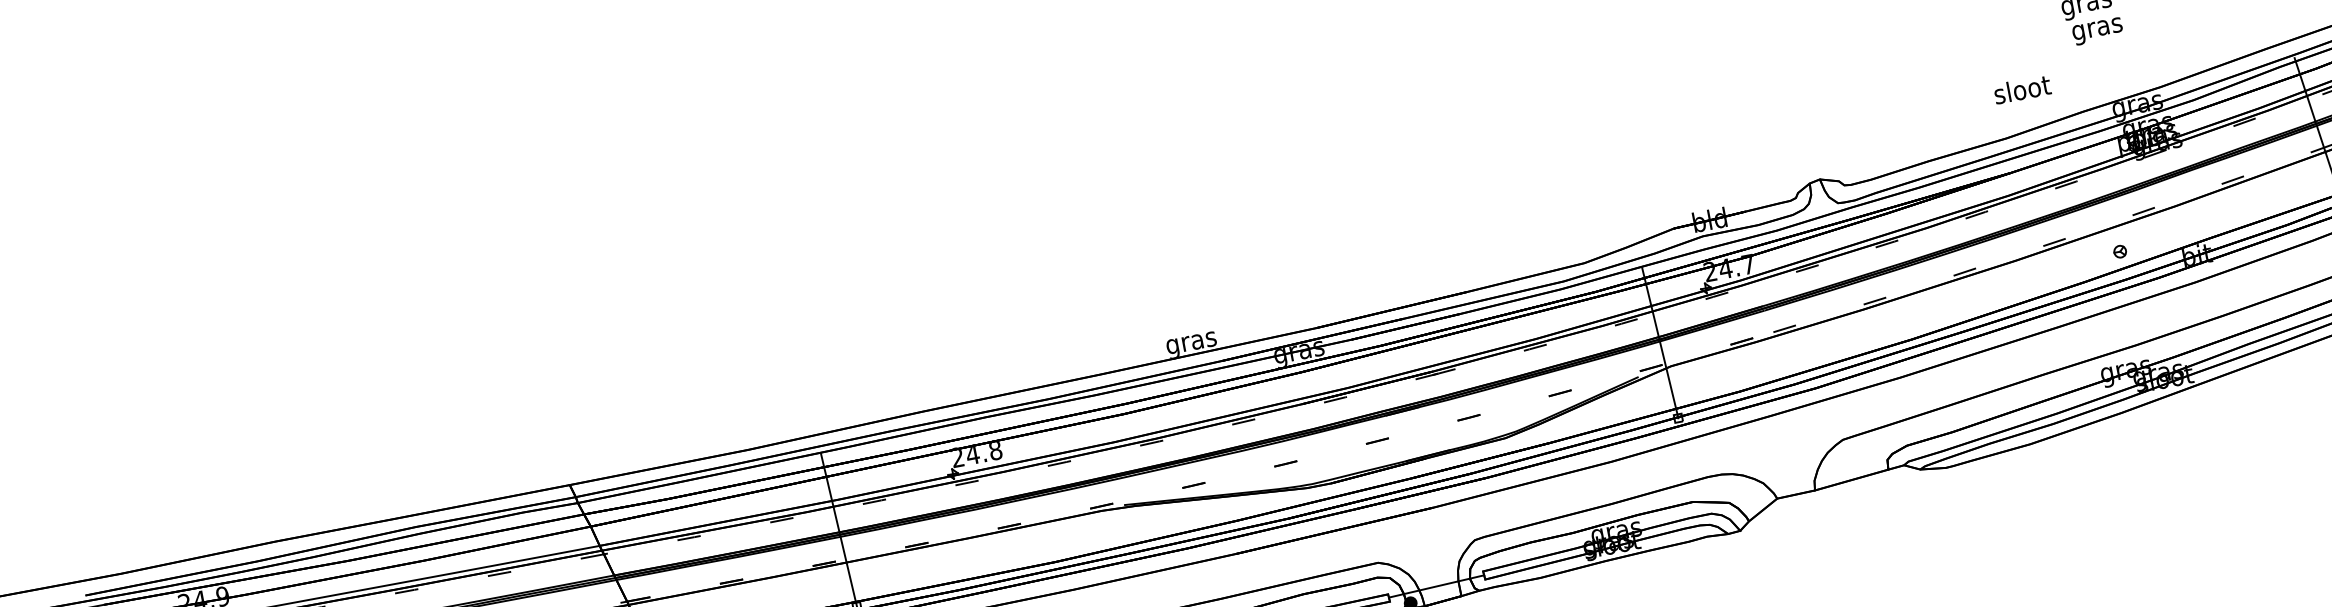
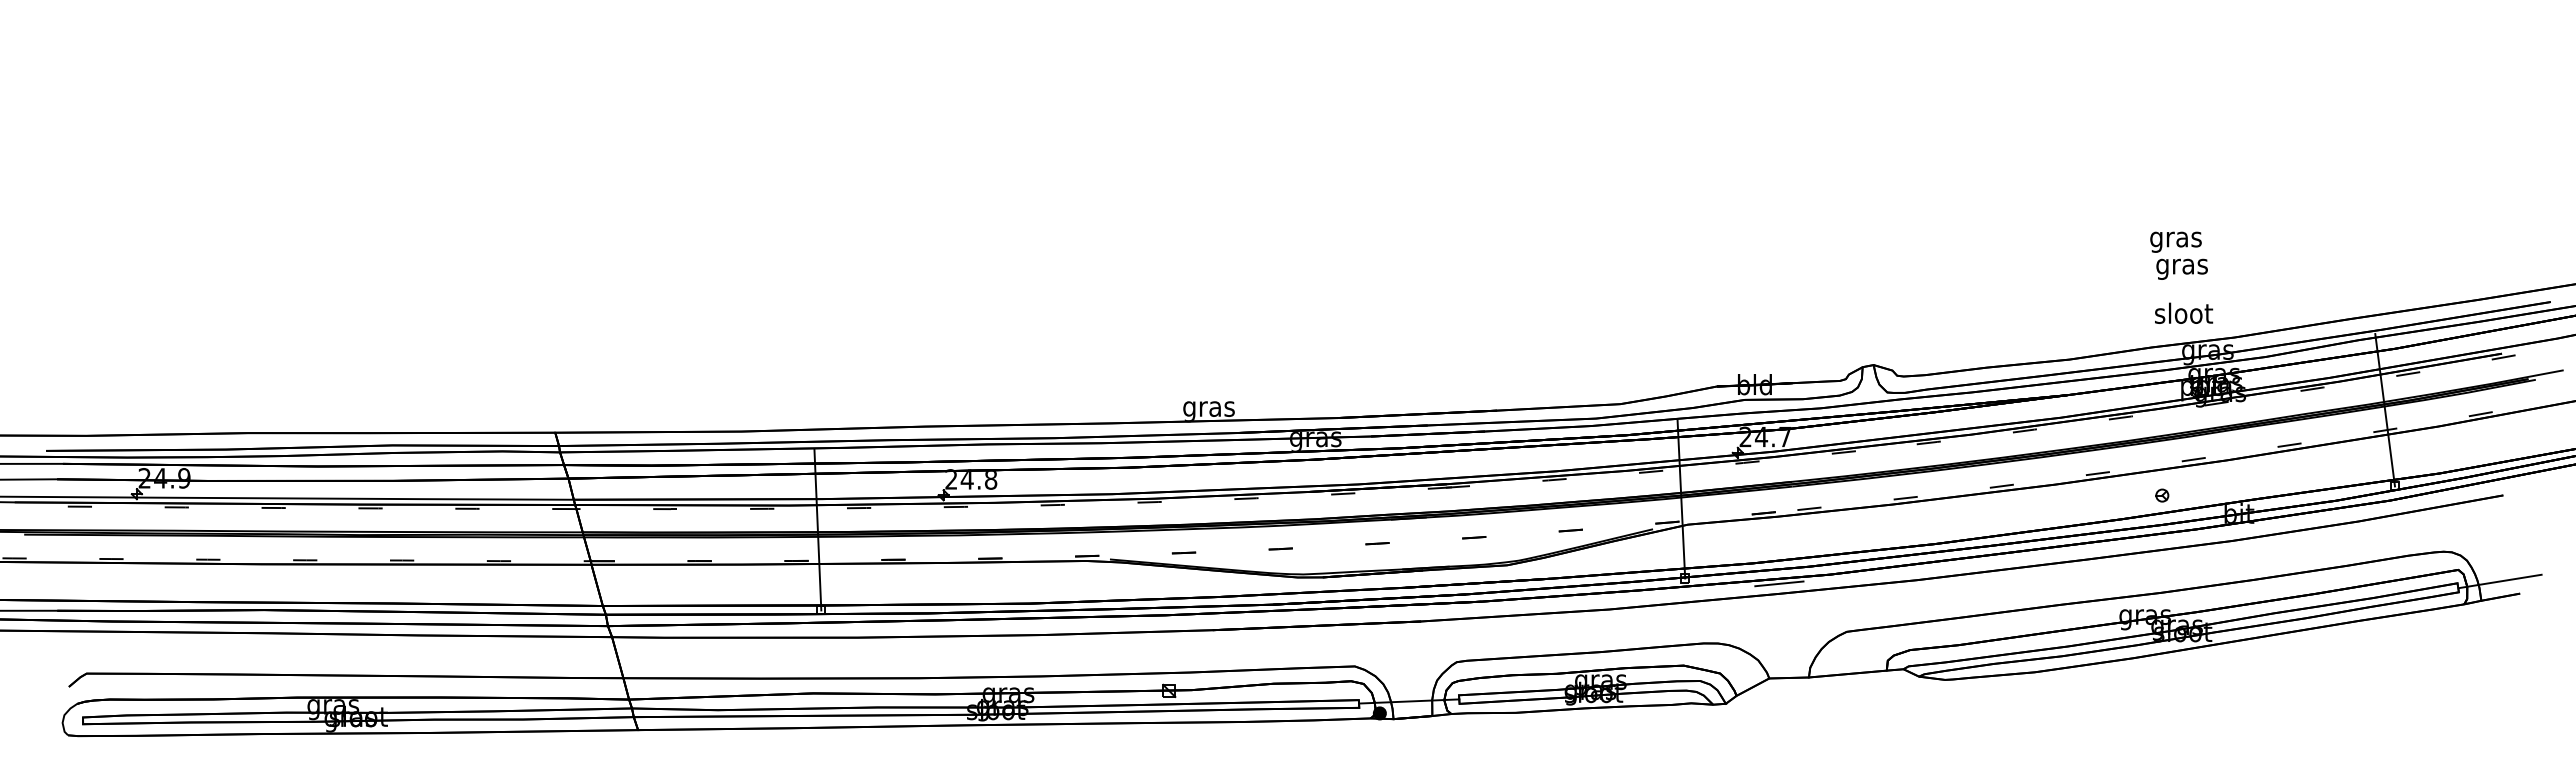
text: (2022, 88) -> (2184, 312), moved
line: (1769, 405) -> (1779, 583), added

